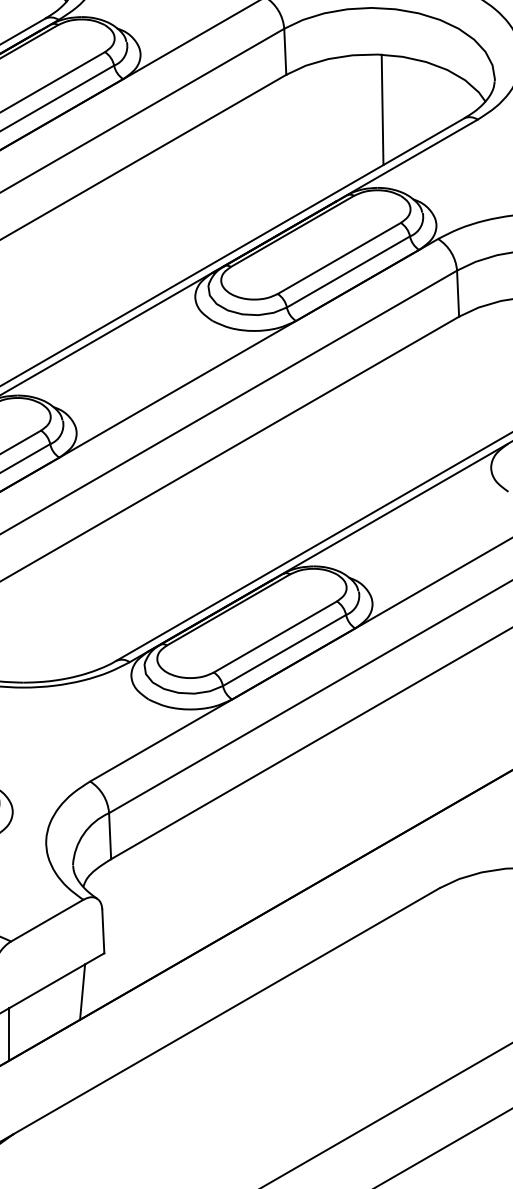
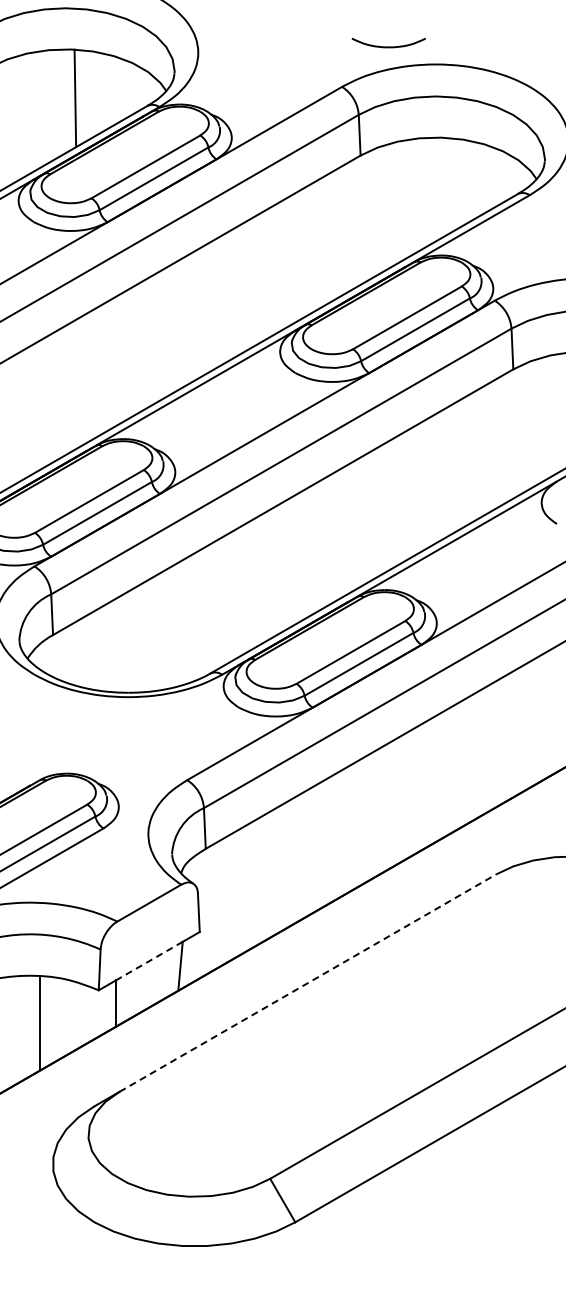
line: (382, 109) -> (445, 186), removed
line: (47, 986) -> (149, 961), solid -> dashed
line: (227, 1010) -> (308, 982), solid -> dashed

